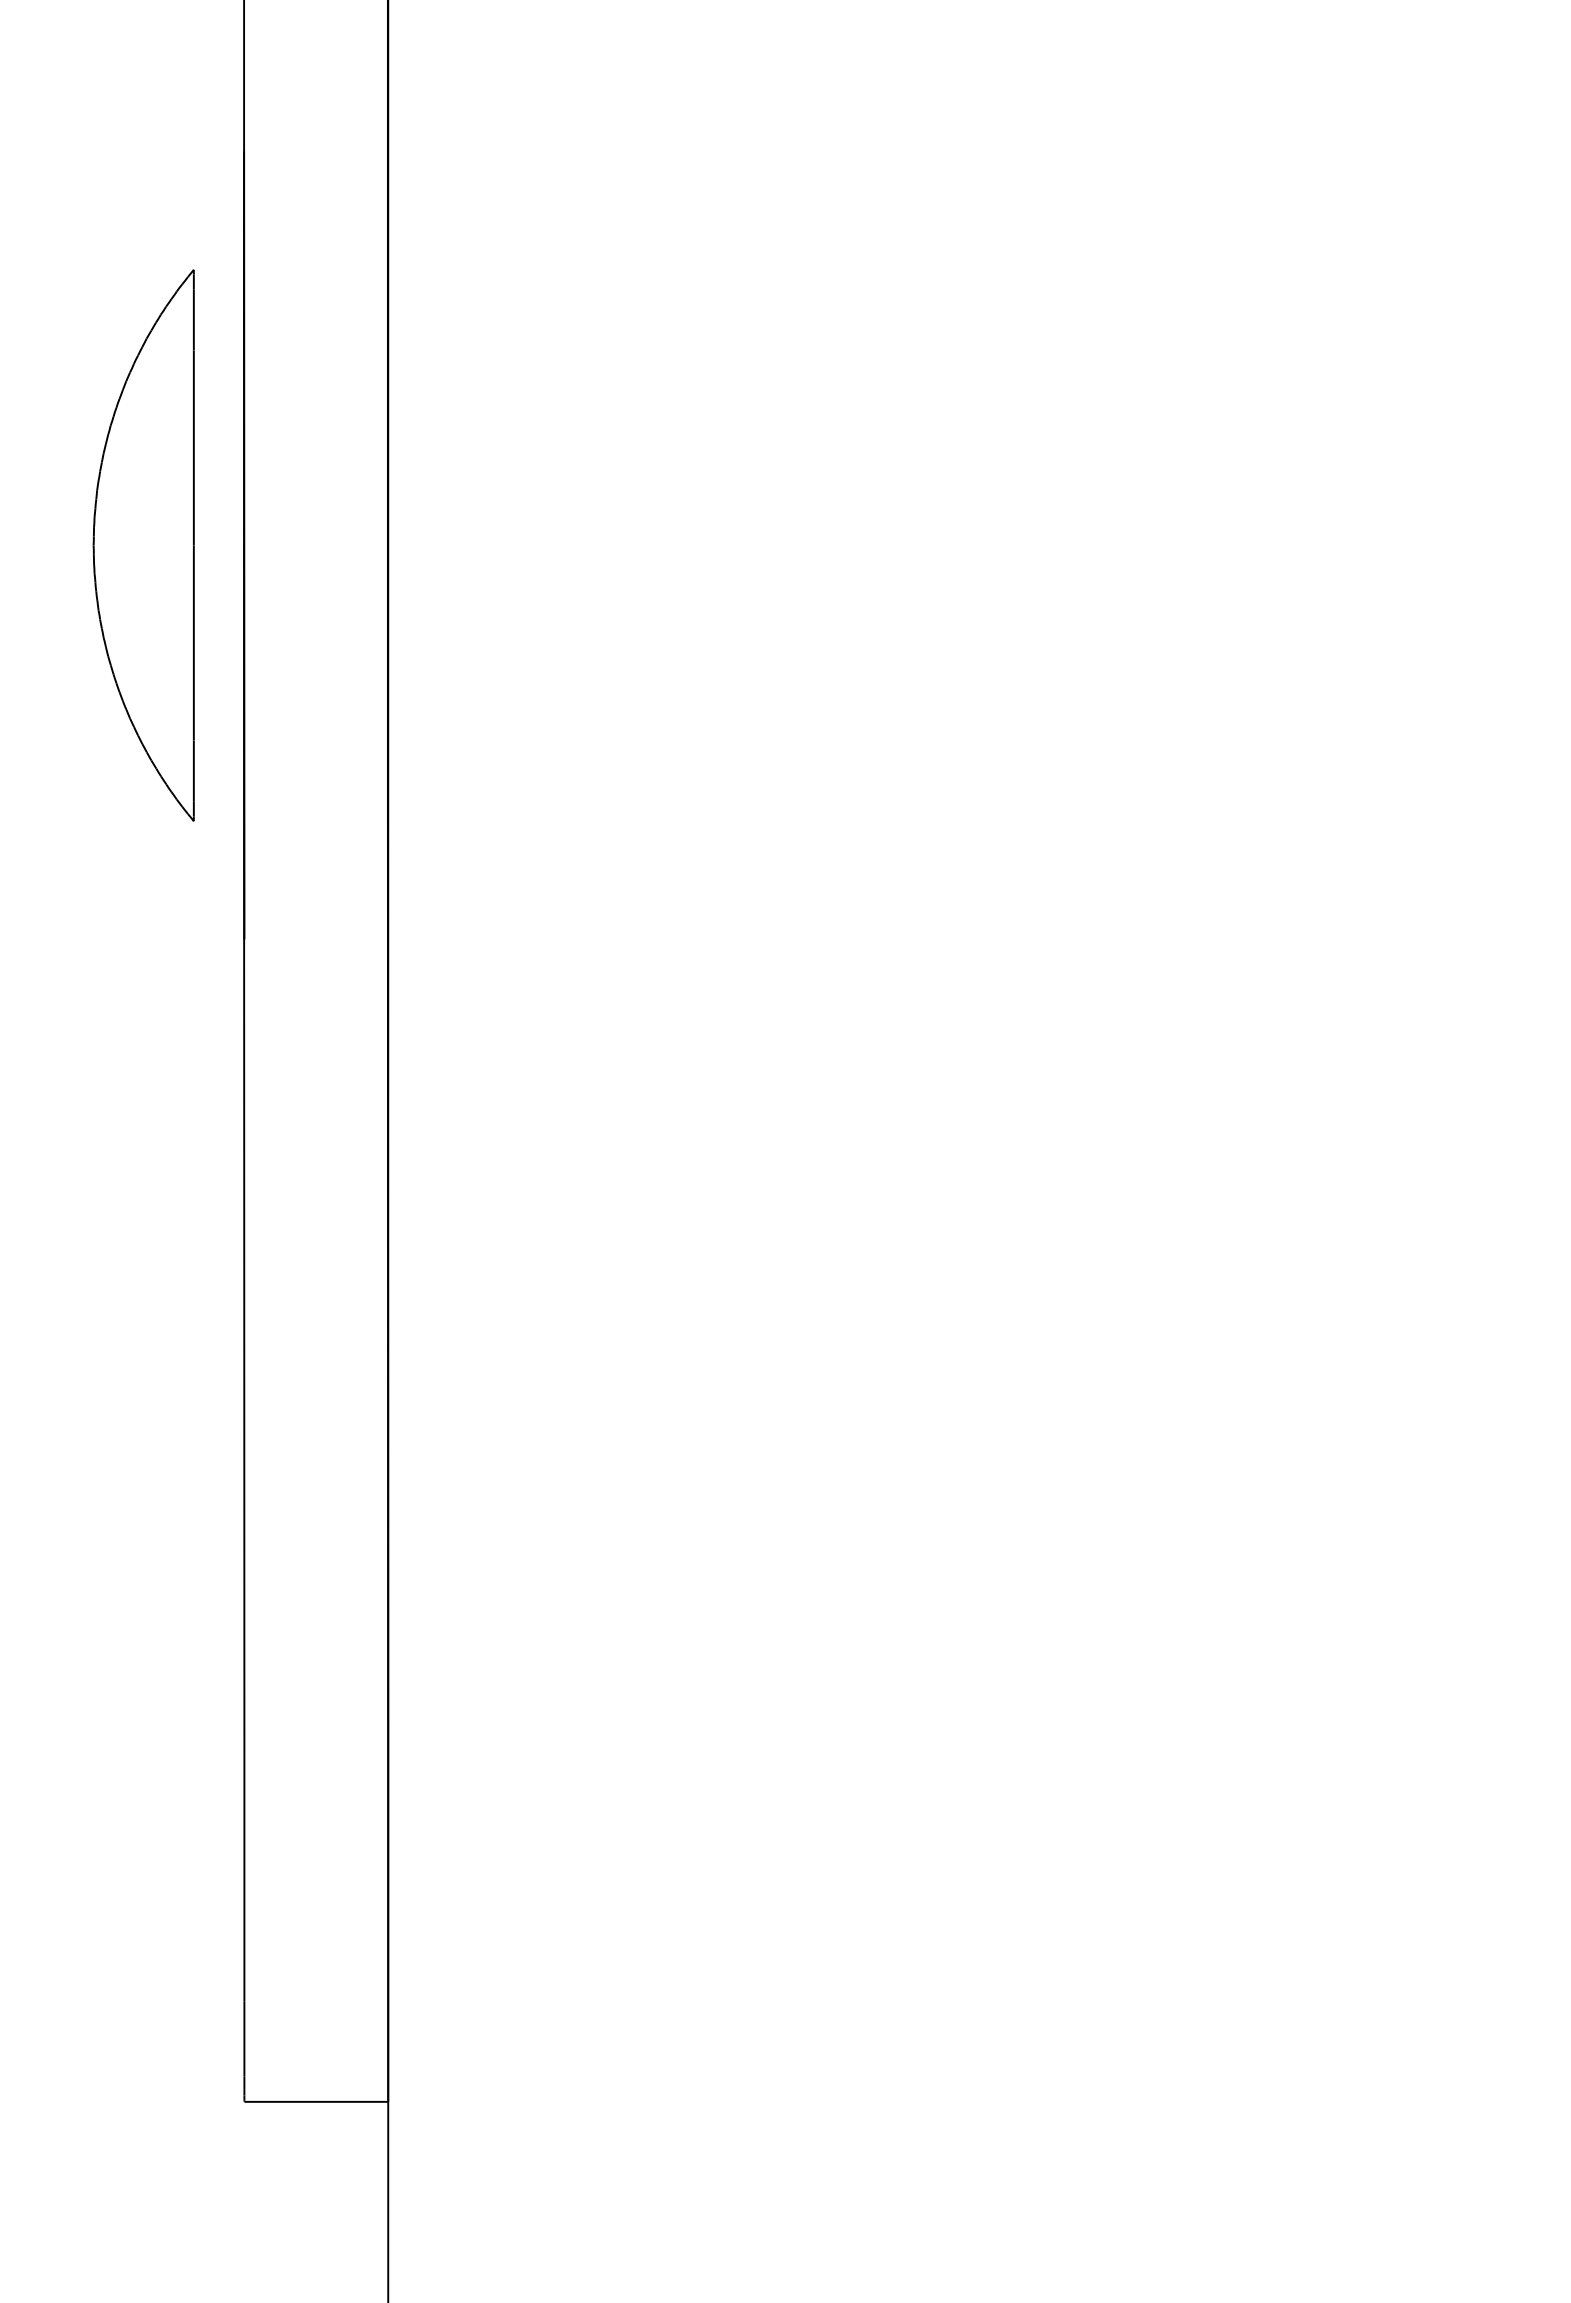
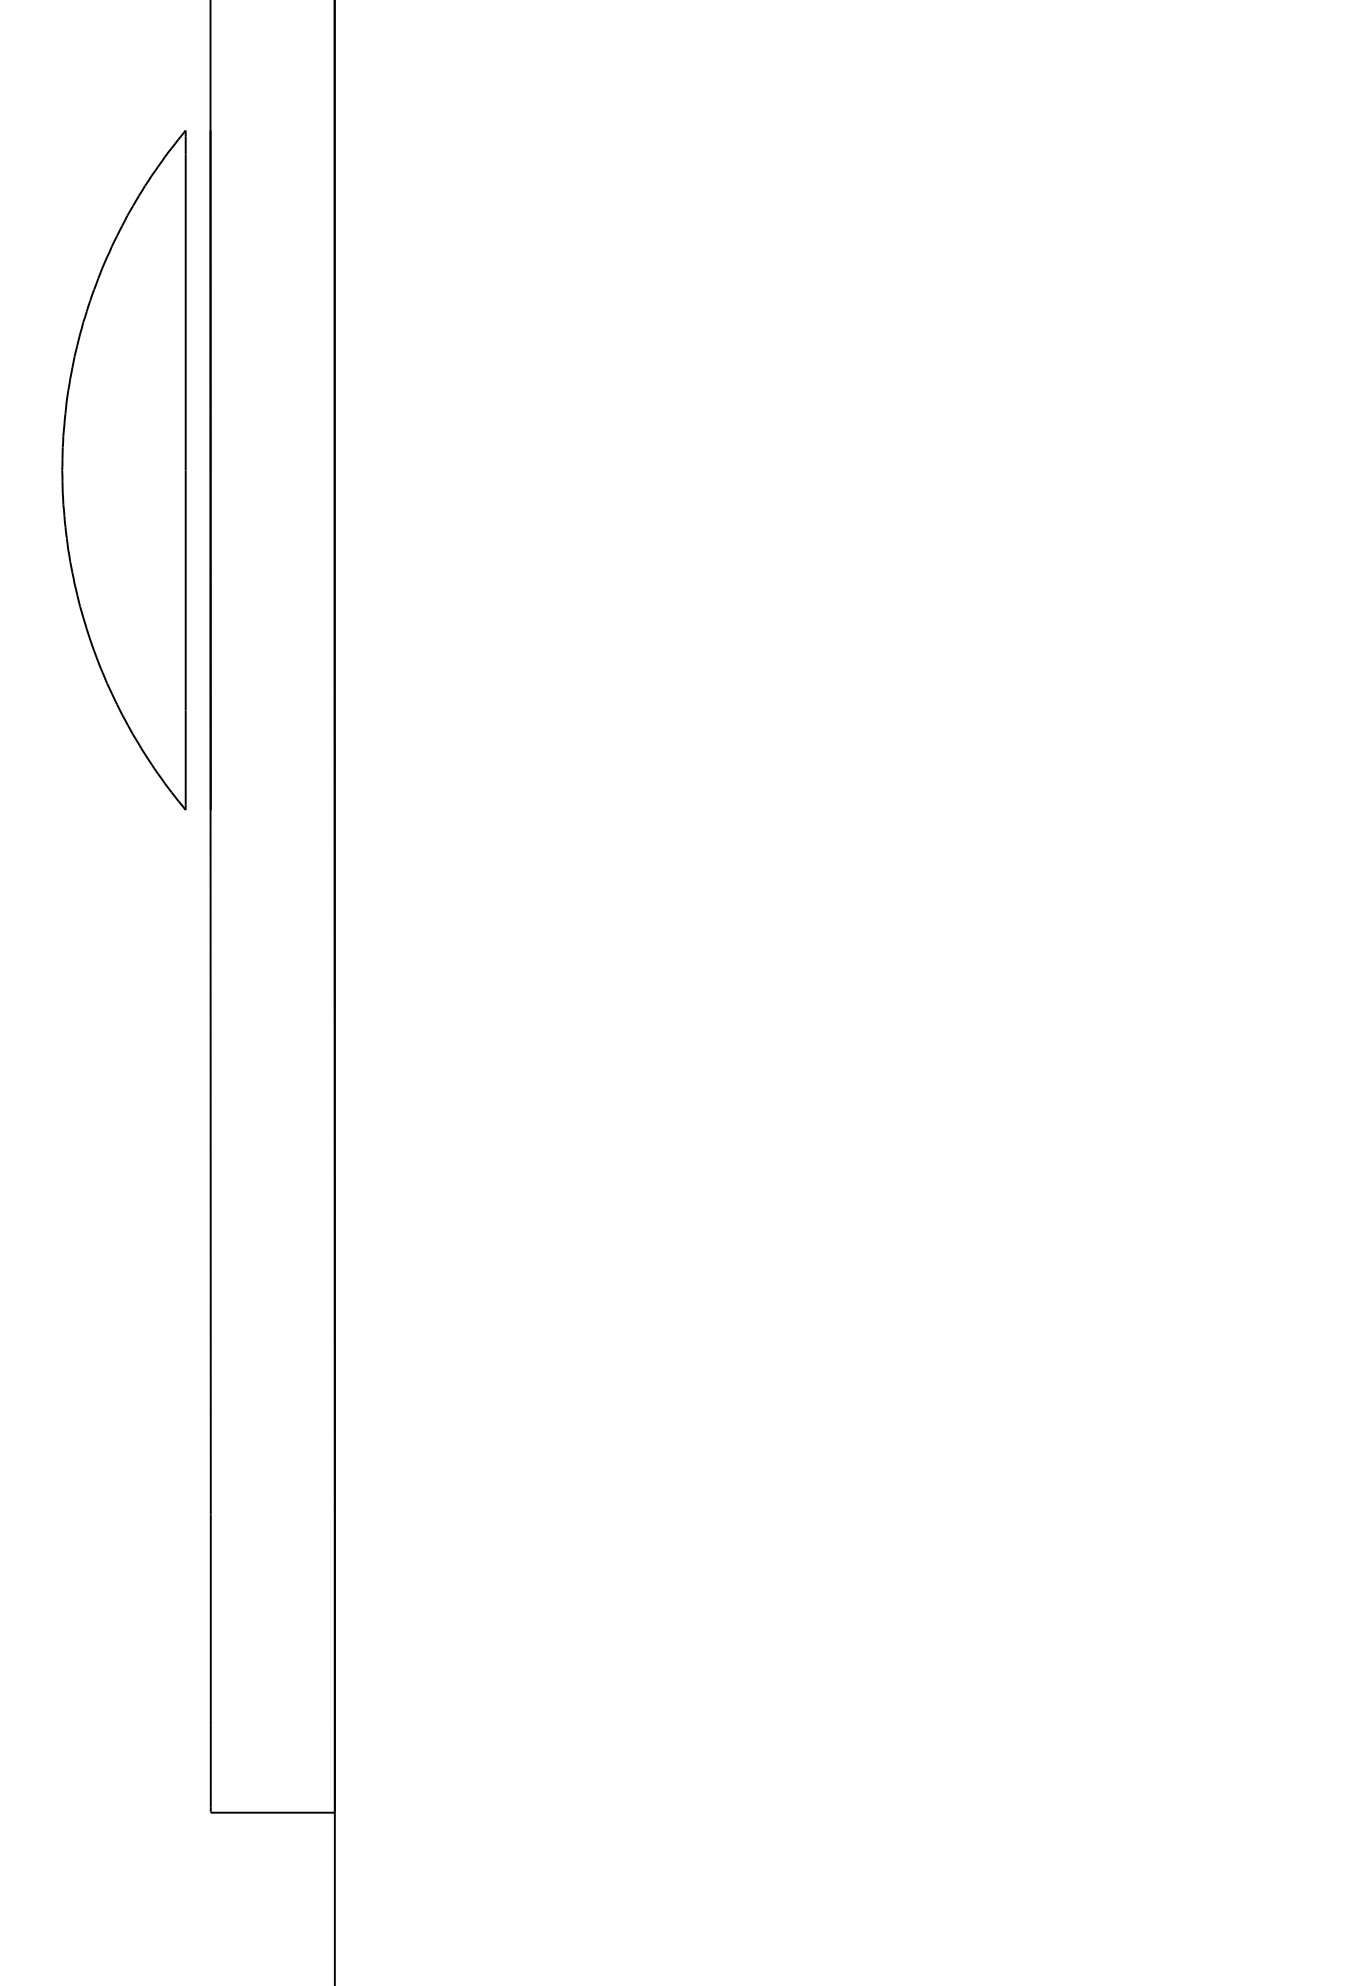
part: (143, 545) -> (123, 470), size x1.43

